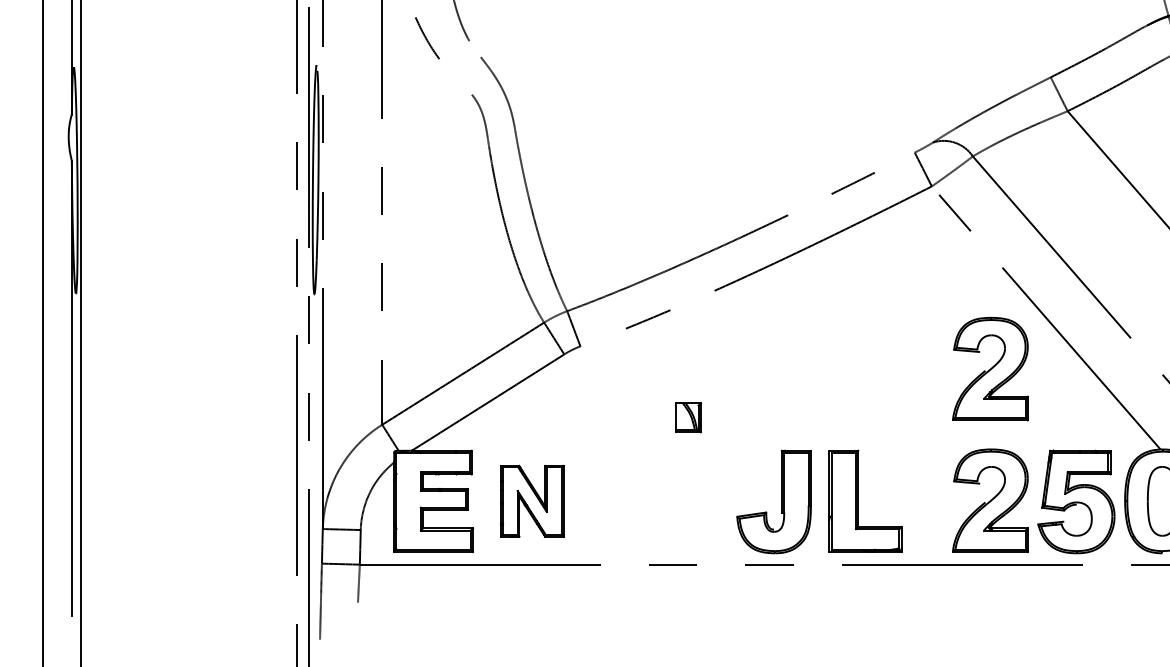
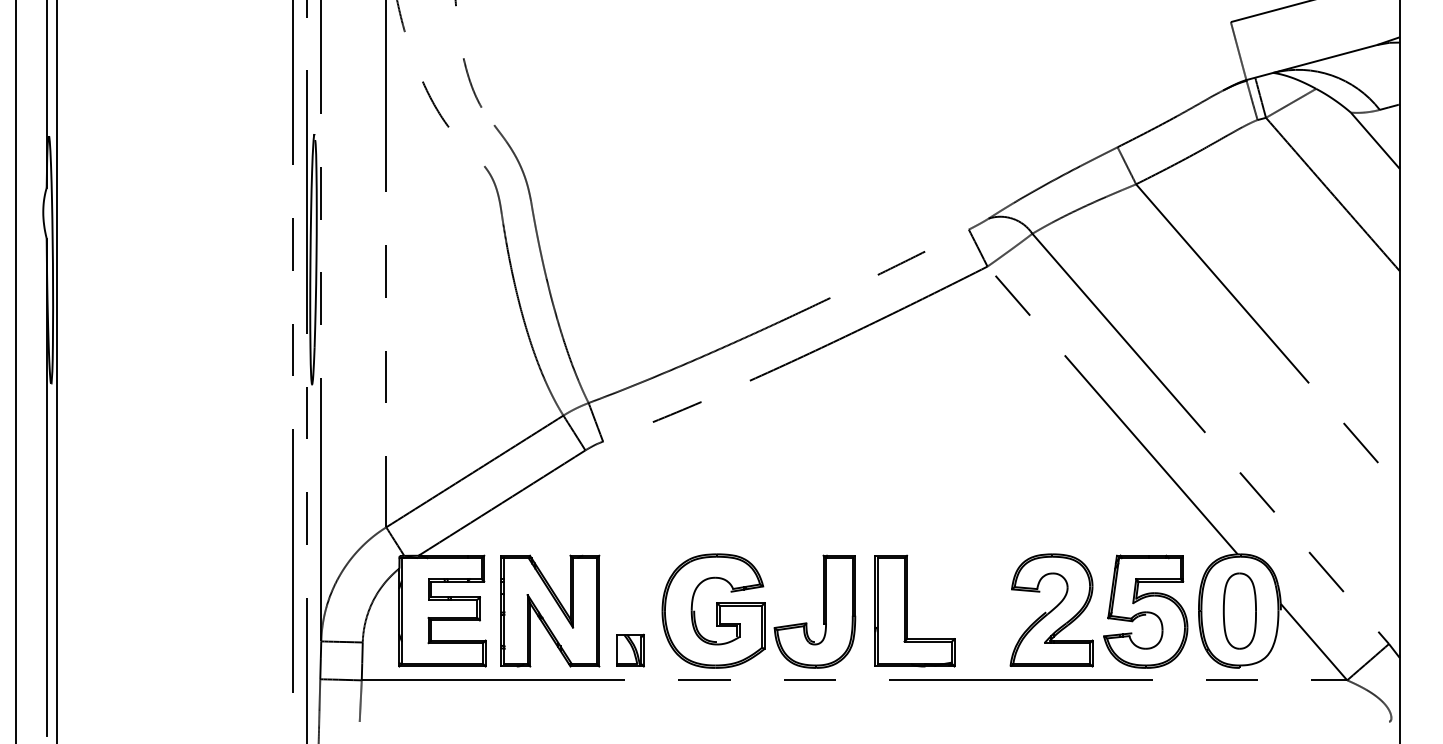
part: (990, 369) -> (1051, 466), removed
part: (688, 417) -> (630, 650), moved
part: (532, 500) -> (550, 610), size x1.43
part: (681, 500) -> (713, 610), added

